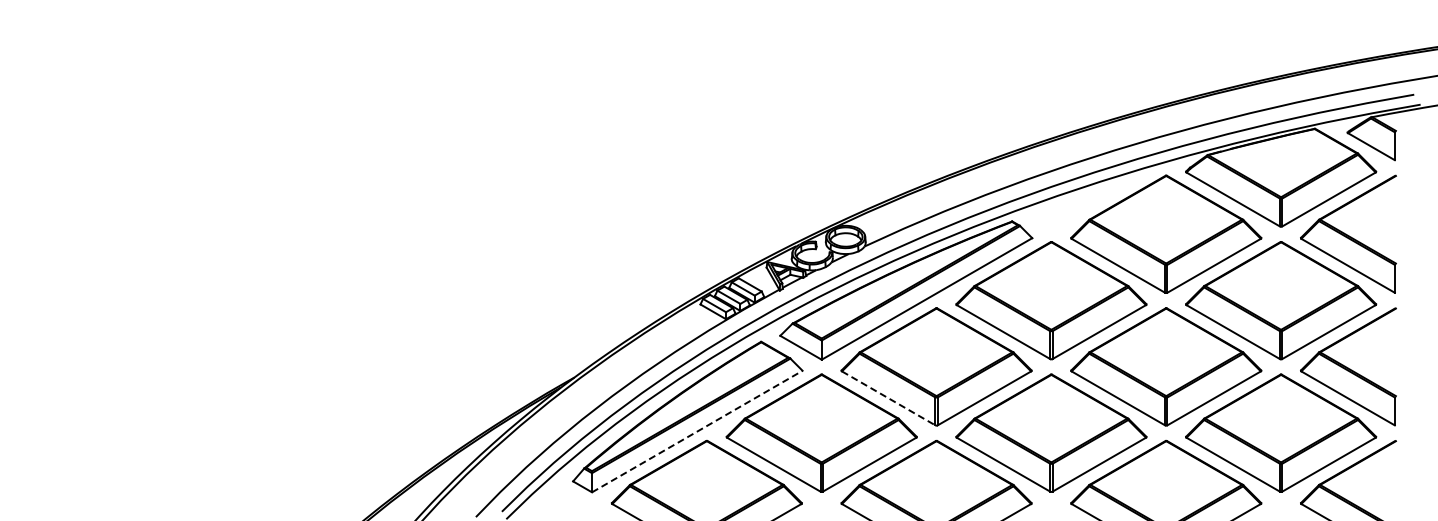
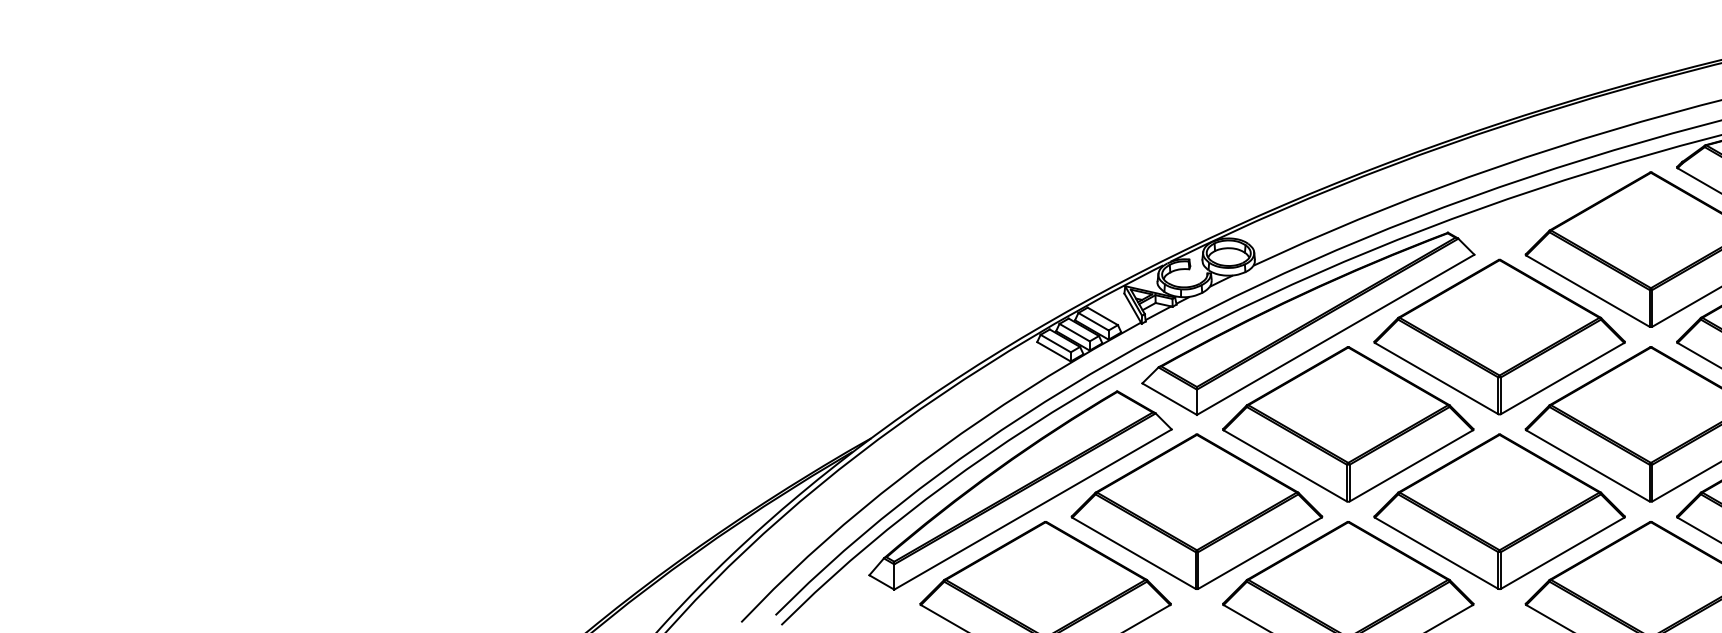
line: (888, 398) -> (1284, 466), dashed -> solid
line: (697, 431) -> (1033, 509), dashed -> solid

